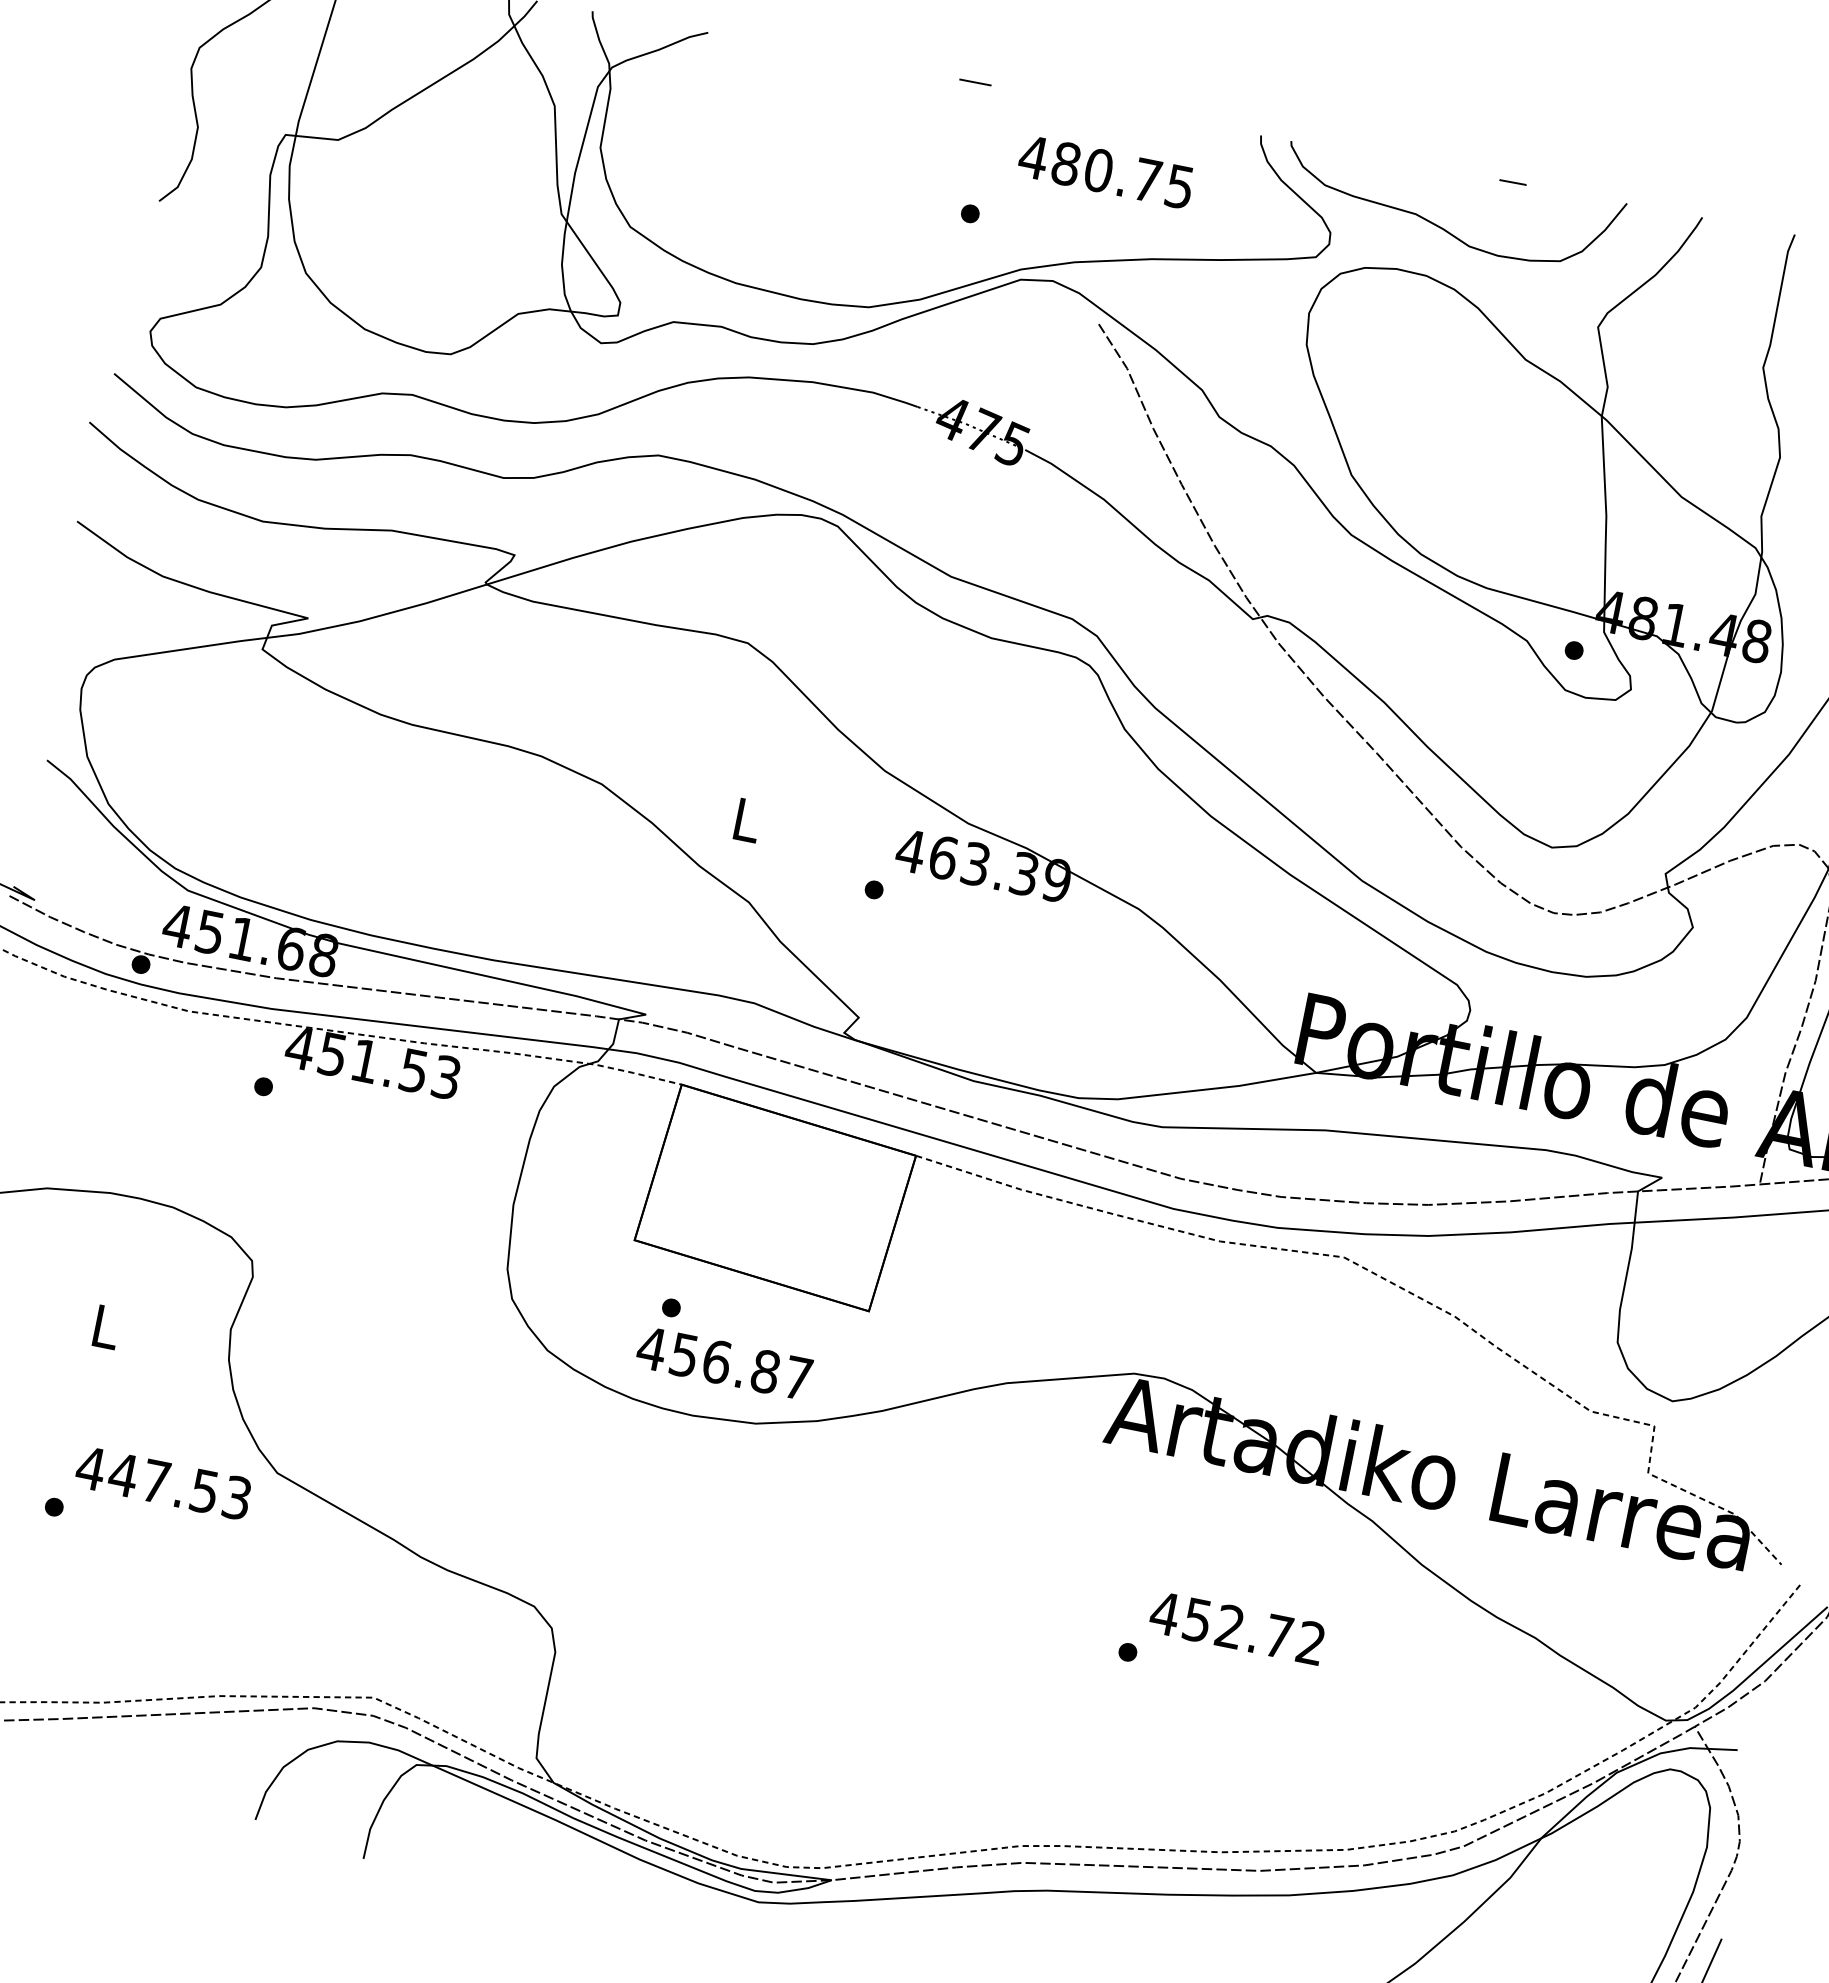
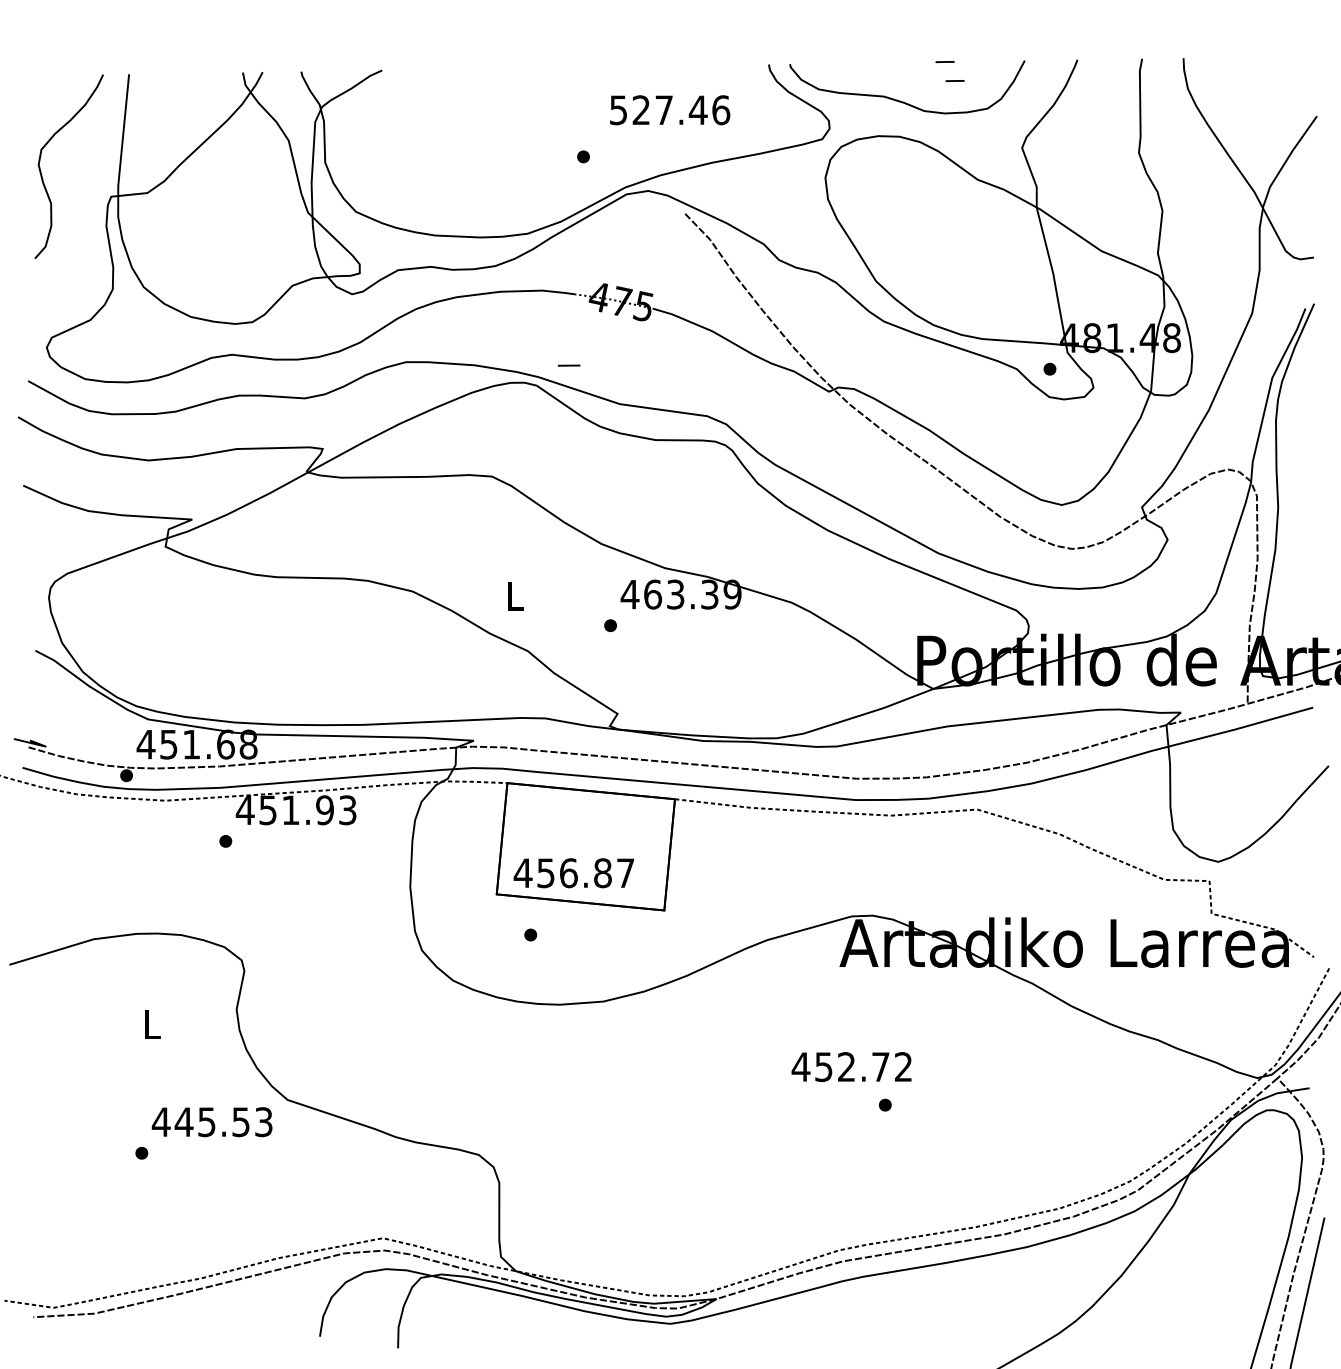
line: (974, 82) -> (568, 365), moved
text: (1106, 172) -> (669, 110), 480.75 -> 527.46
line: (1521, 211) -> (954, 80), added
text: (413, 1071) -> (324, 810), 451.53 -> 451.93
text: (723, 1363) -> (573, 873), moved
text: (155, 1481) -> (206, 1122), 447.53 -> 445.53
text: (1236, 1628) -> (851, 1067), moved

